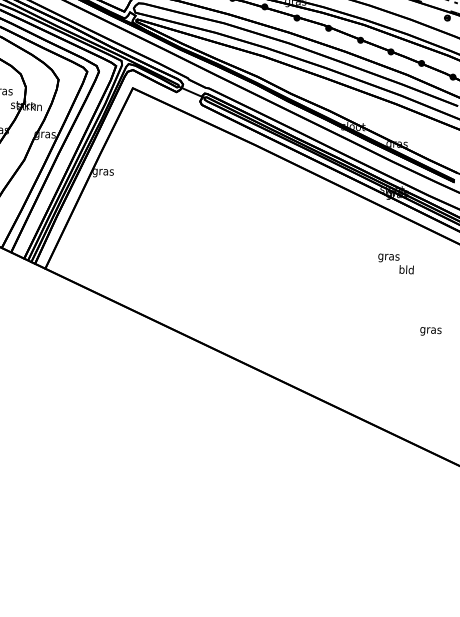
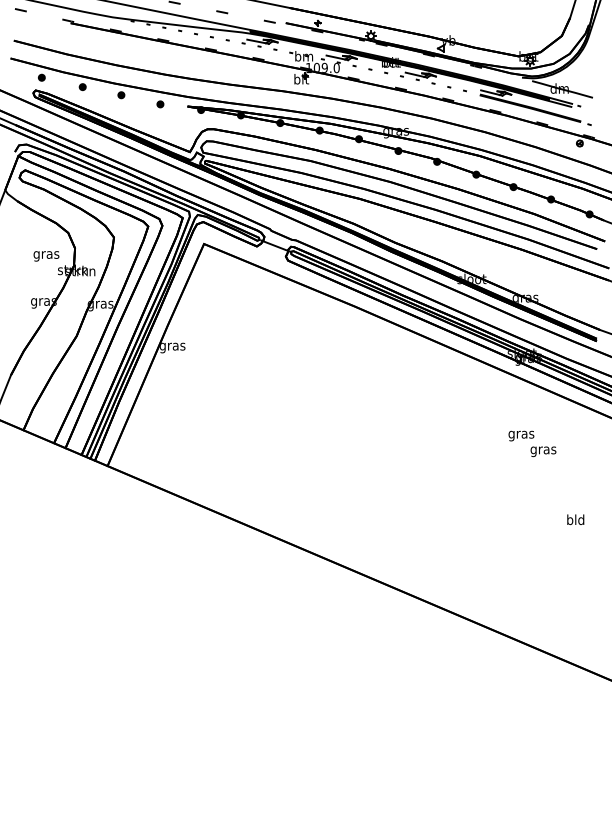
text: (406, 270) -> (543, 450), bld -> gras
text: (430, 329) -> (575, 520), gras -> bld

